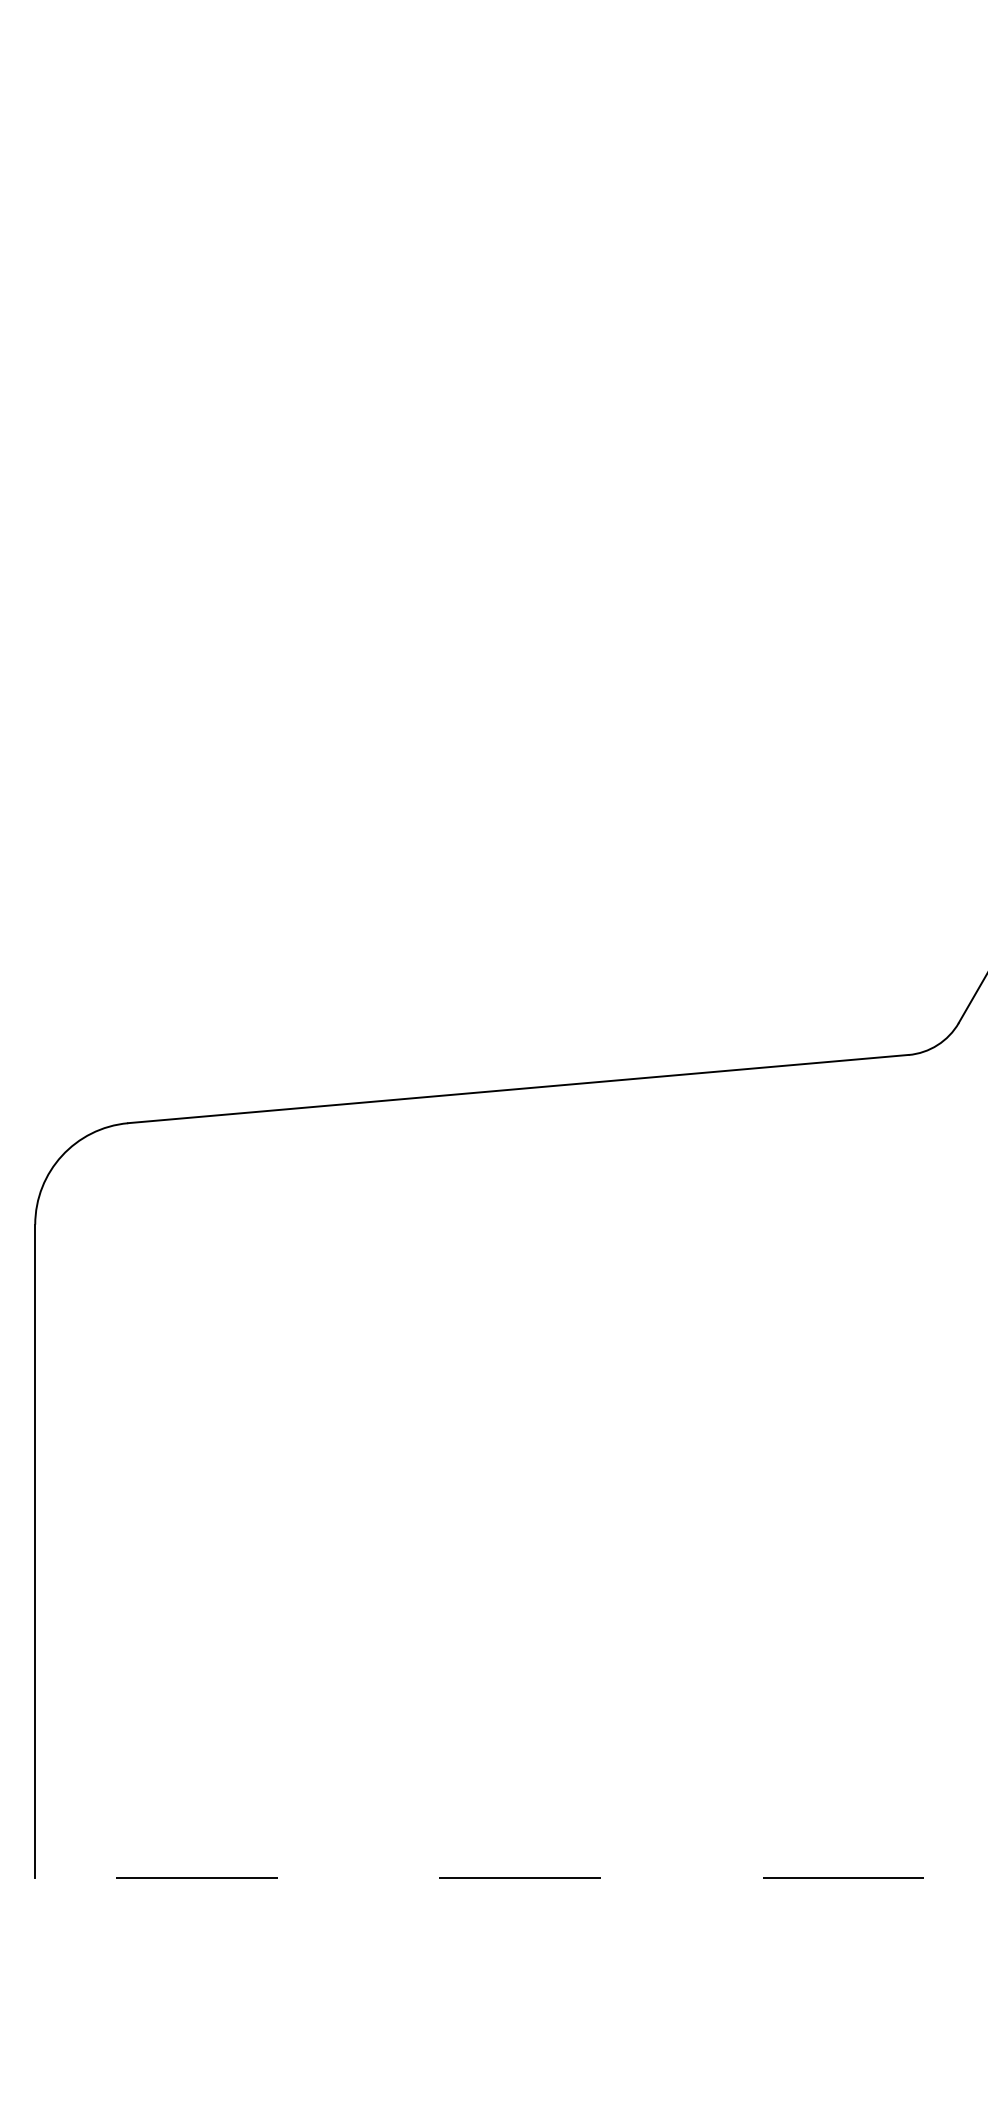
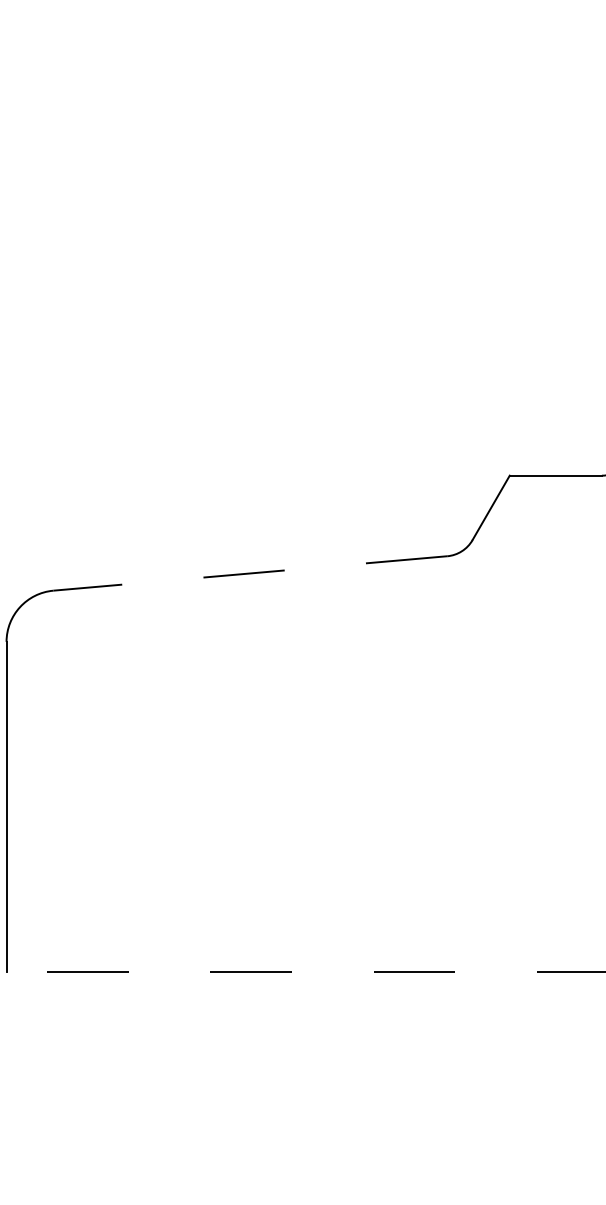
line: (518, 1089) -> (250, 573), solid -> dashed

